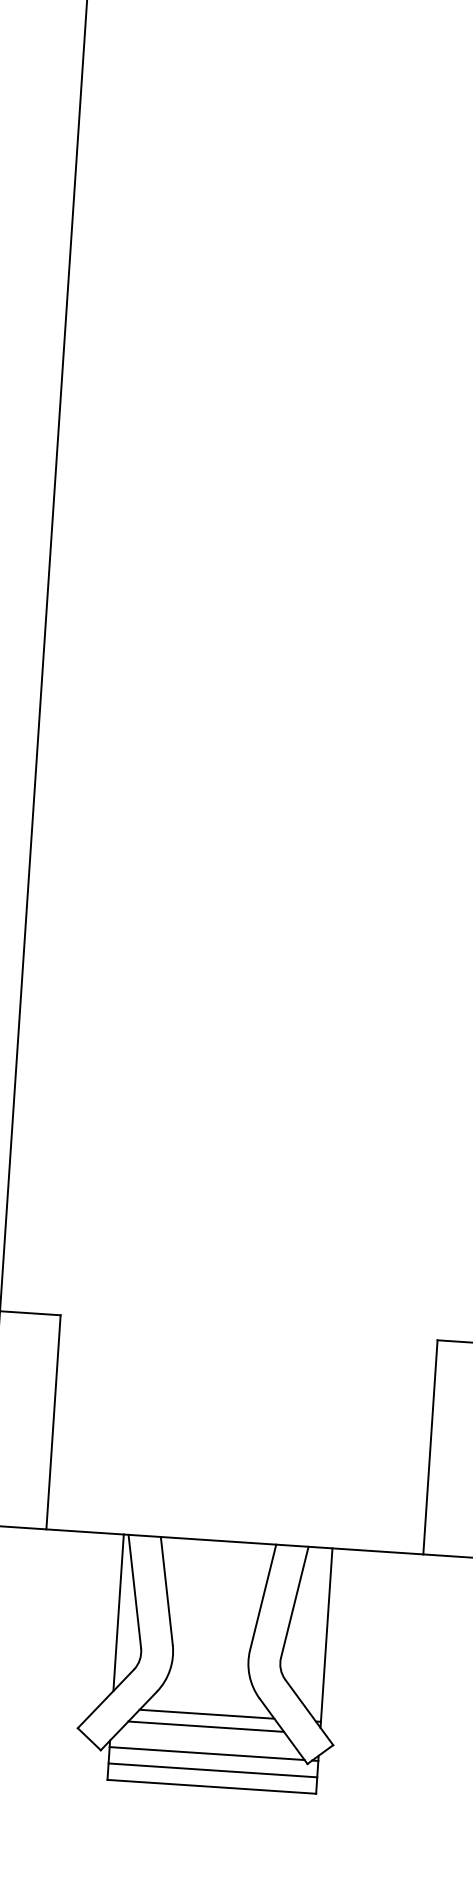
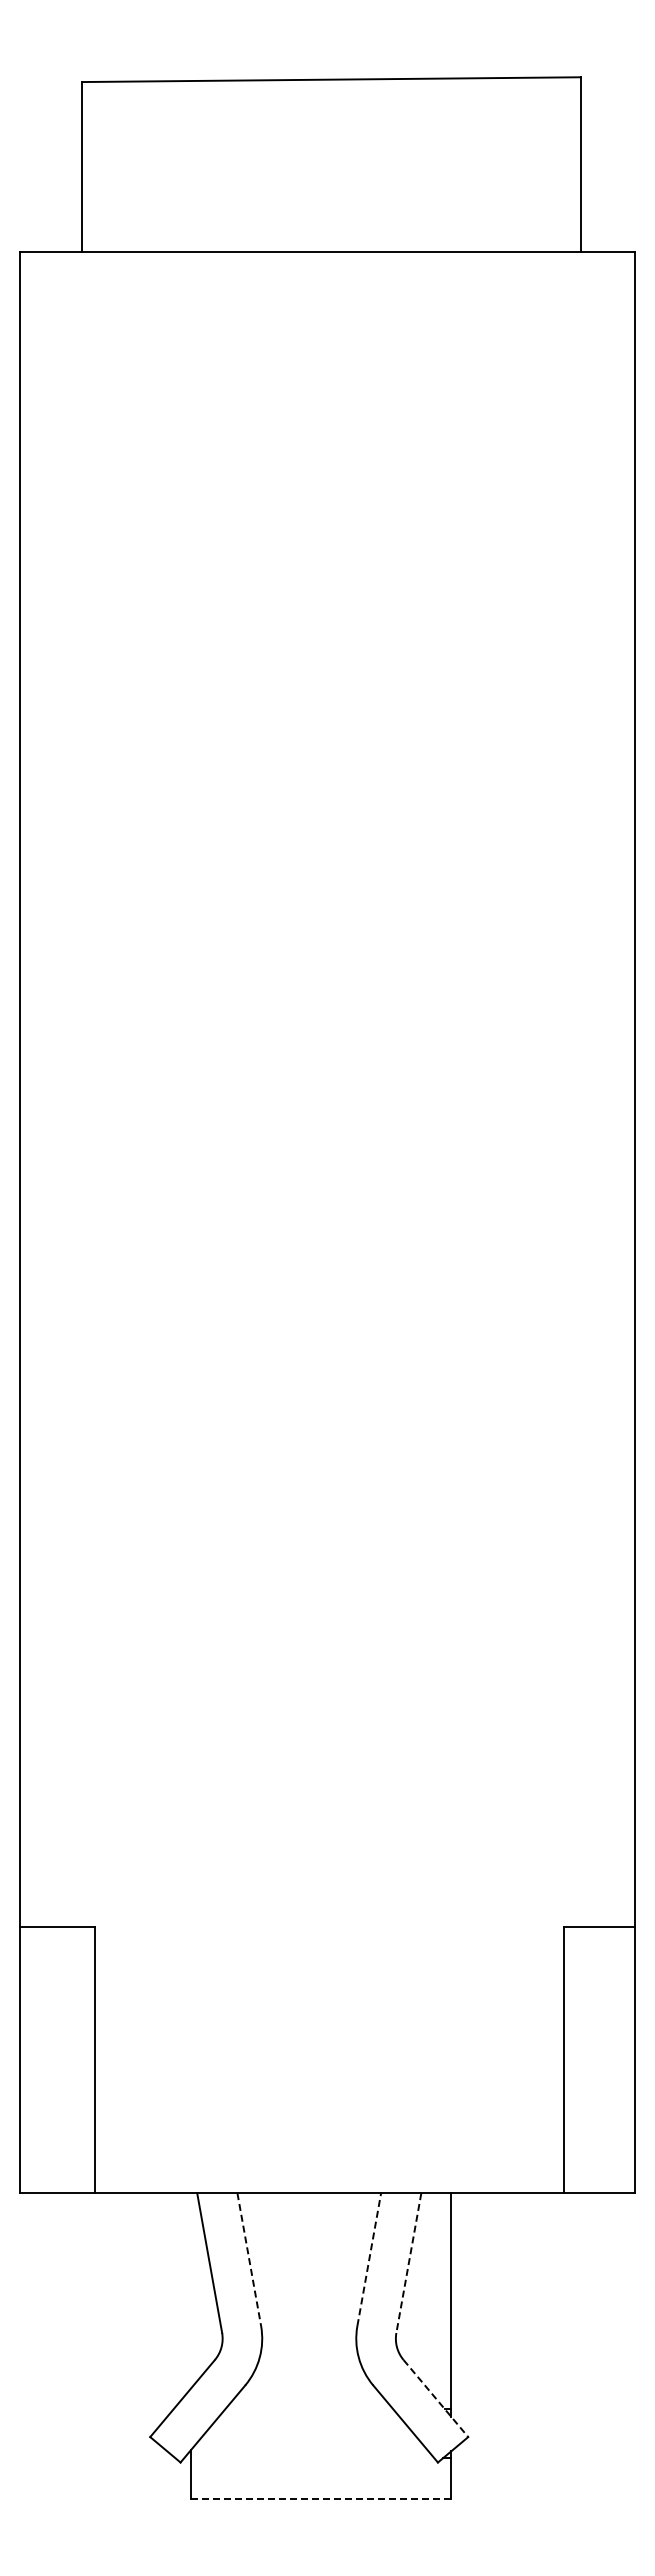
line: (166, 1591) -> (249, 2260), solid -> dashed
line: (263, 1597) -> (369, 2259), solid -> dashed
line: (294, 1602) -> (408, 2263), solid -> dashed
line: (118, 1612) -> (191, 2290), removed
line: (309, 1712) -> (436, 2398), solid -> dashed
line: (207, 1714) -> (309, 2409), removed
line: (206, 1726) -> (309, 2424), removed
line: (207, 1753) -> (312, 2457), removed
line: (213, 1770) -> (321, 2478), removed
line: (212, 1786) -> (321, 2498), solid -> dashed

